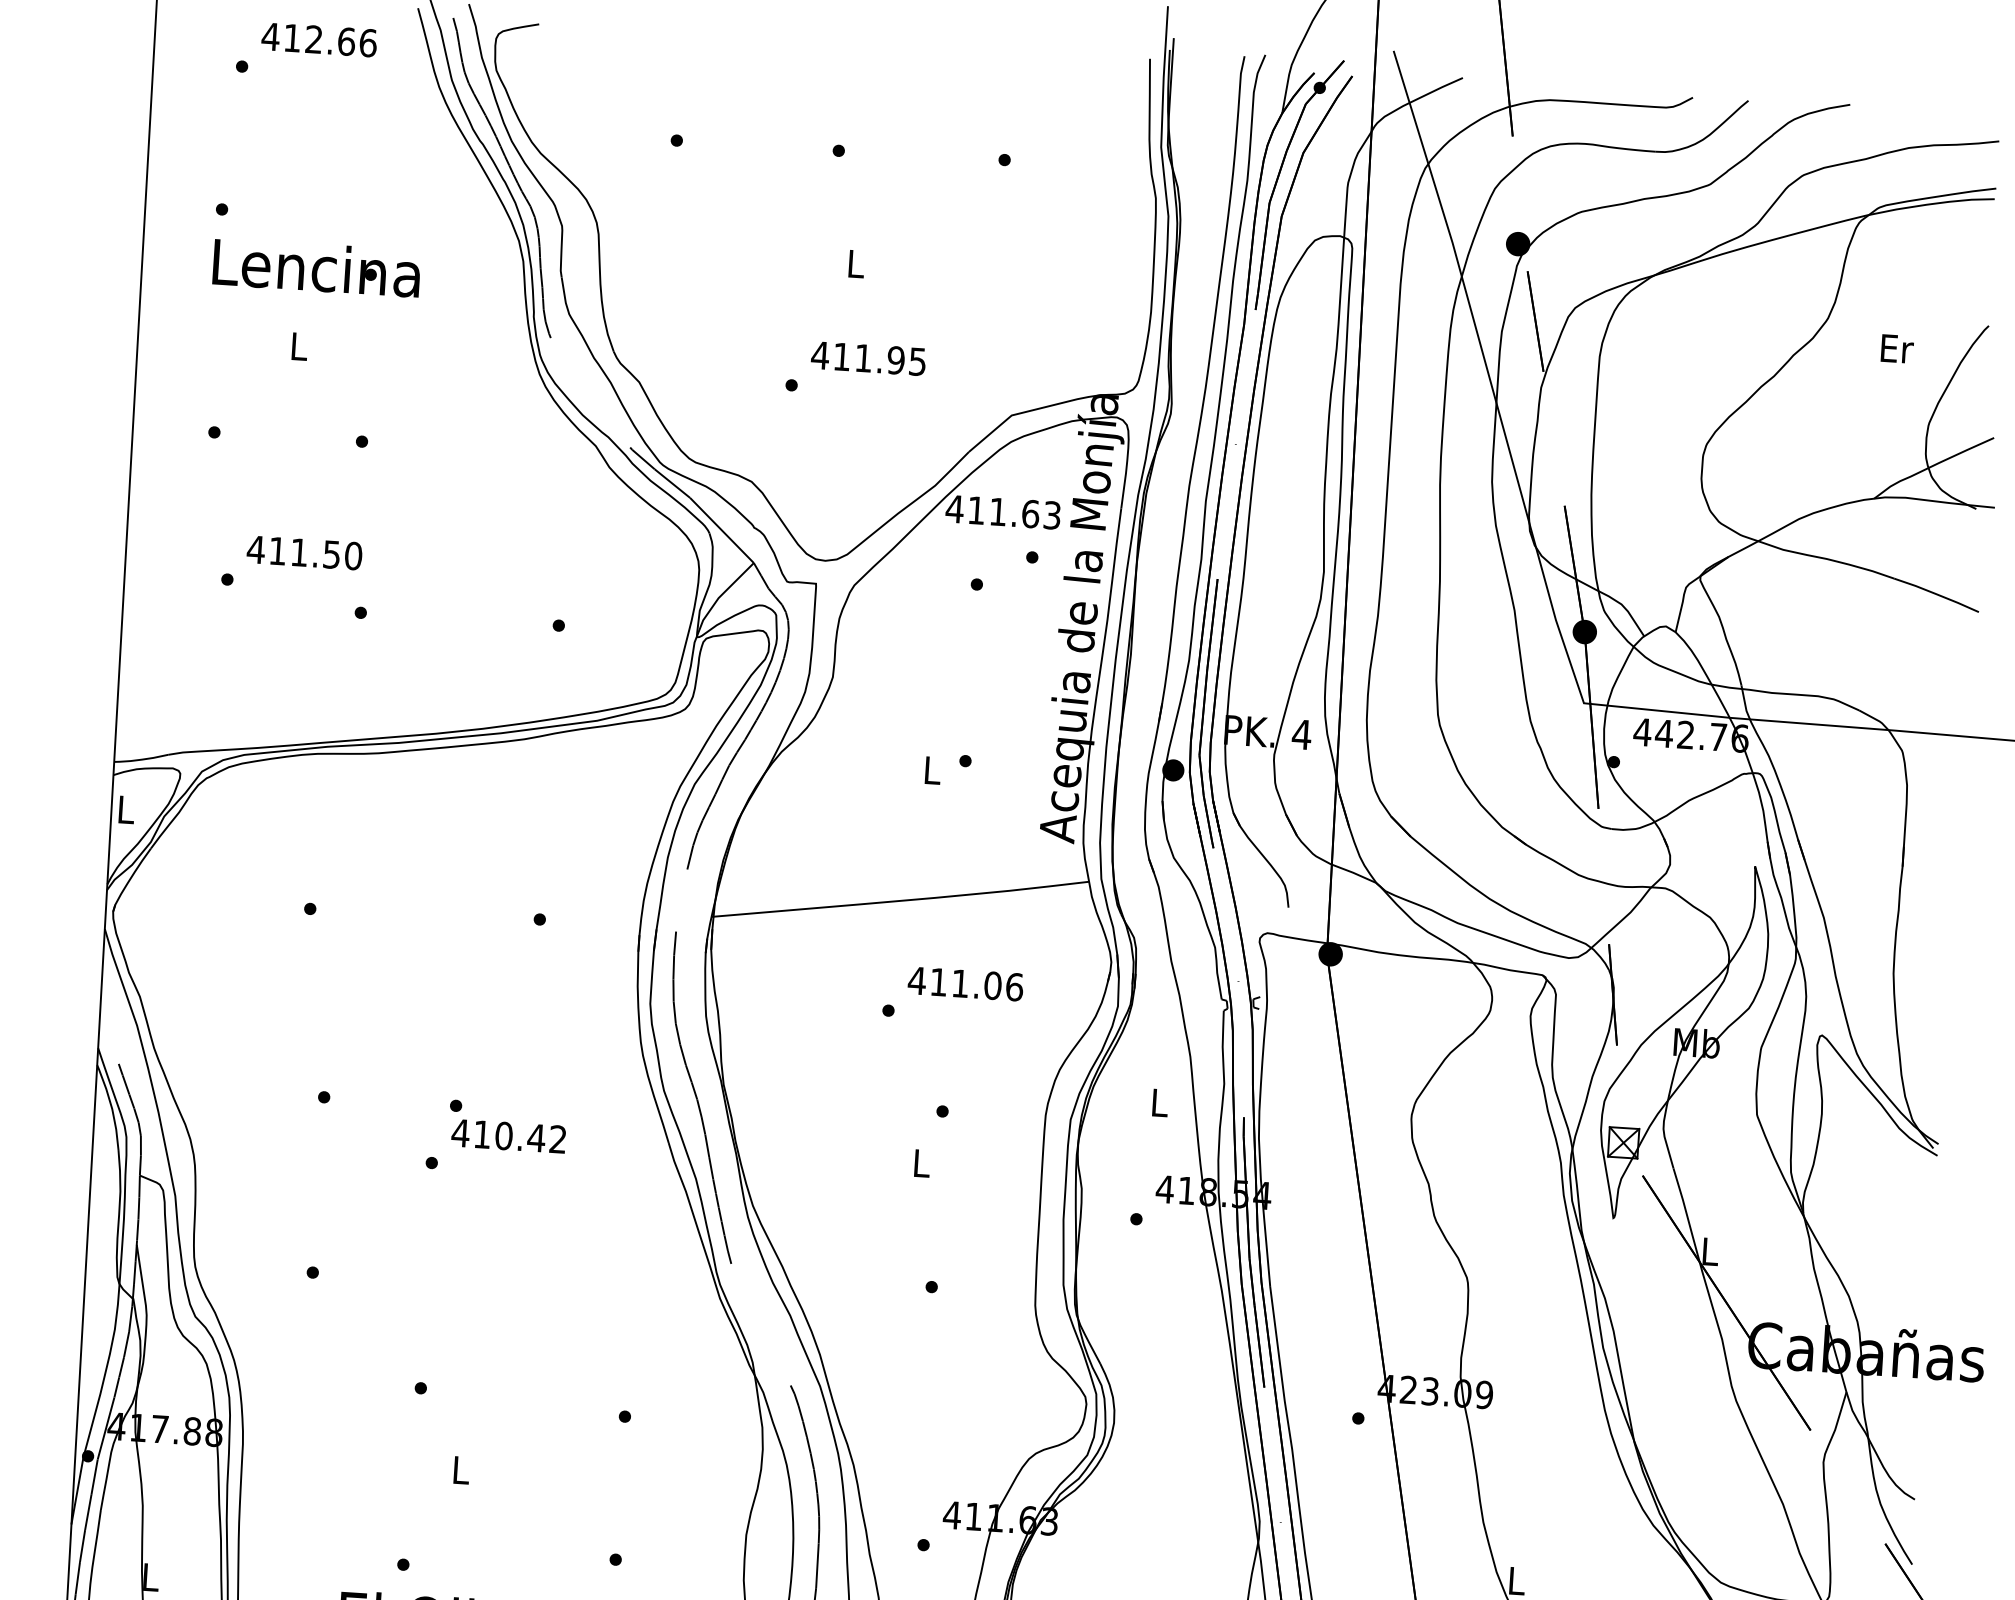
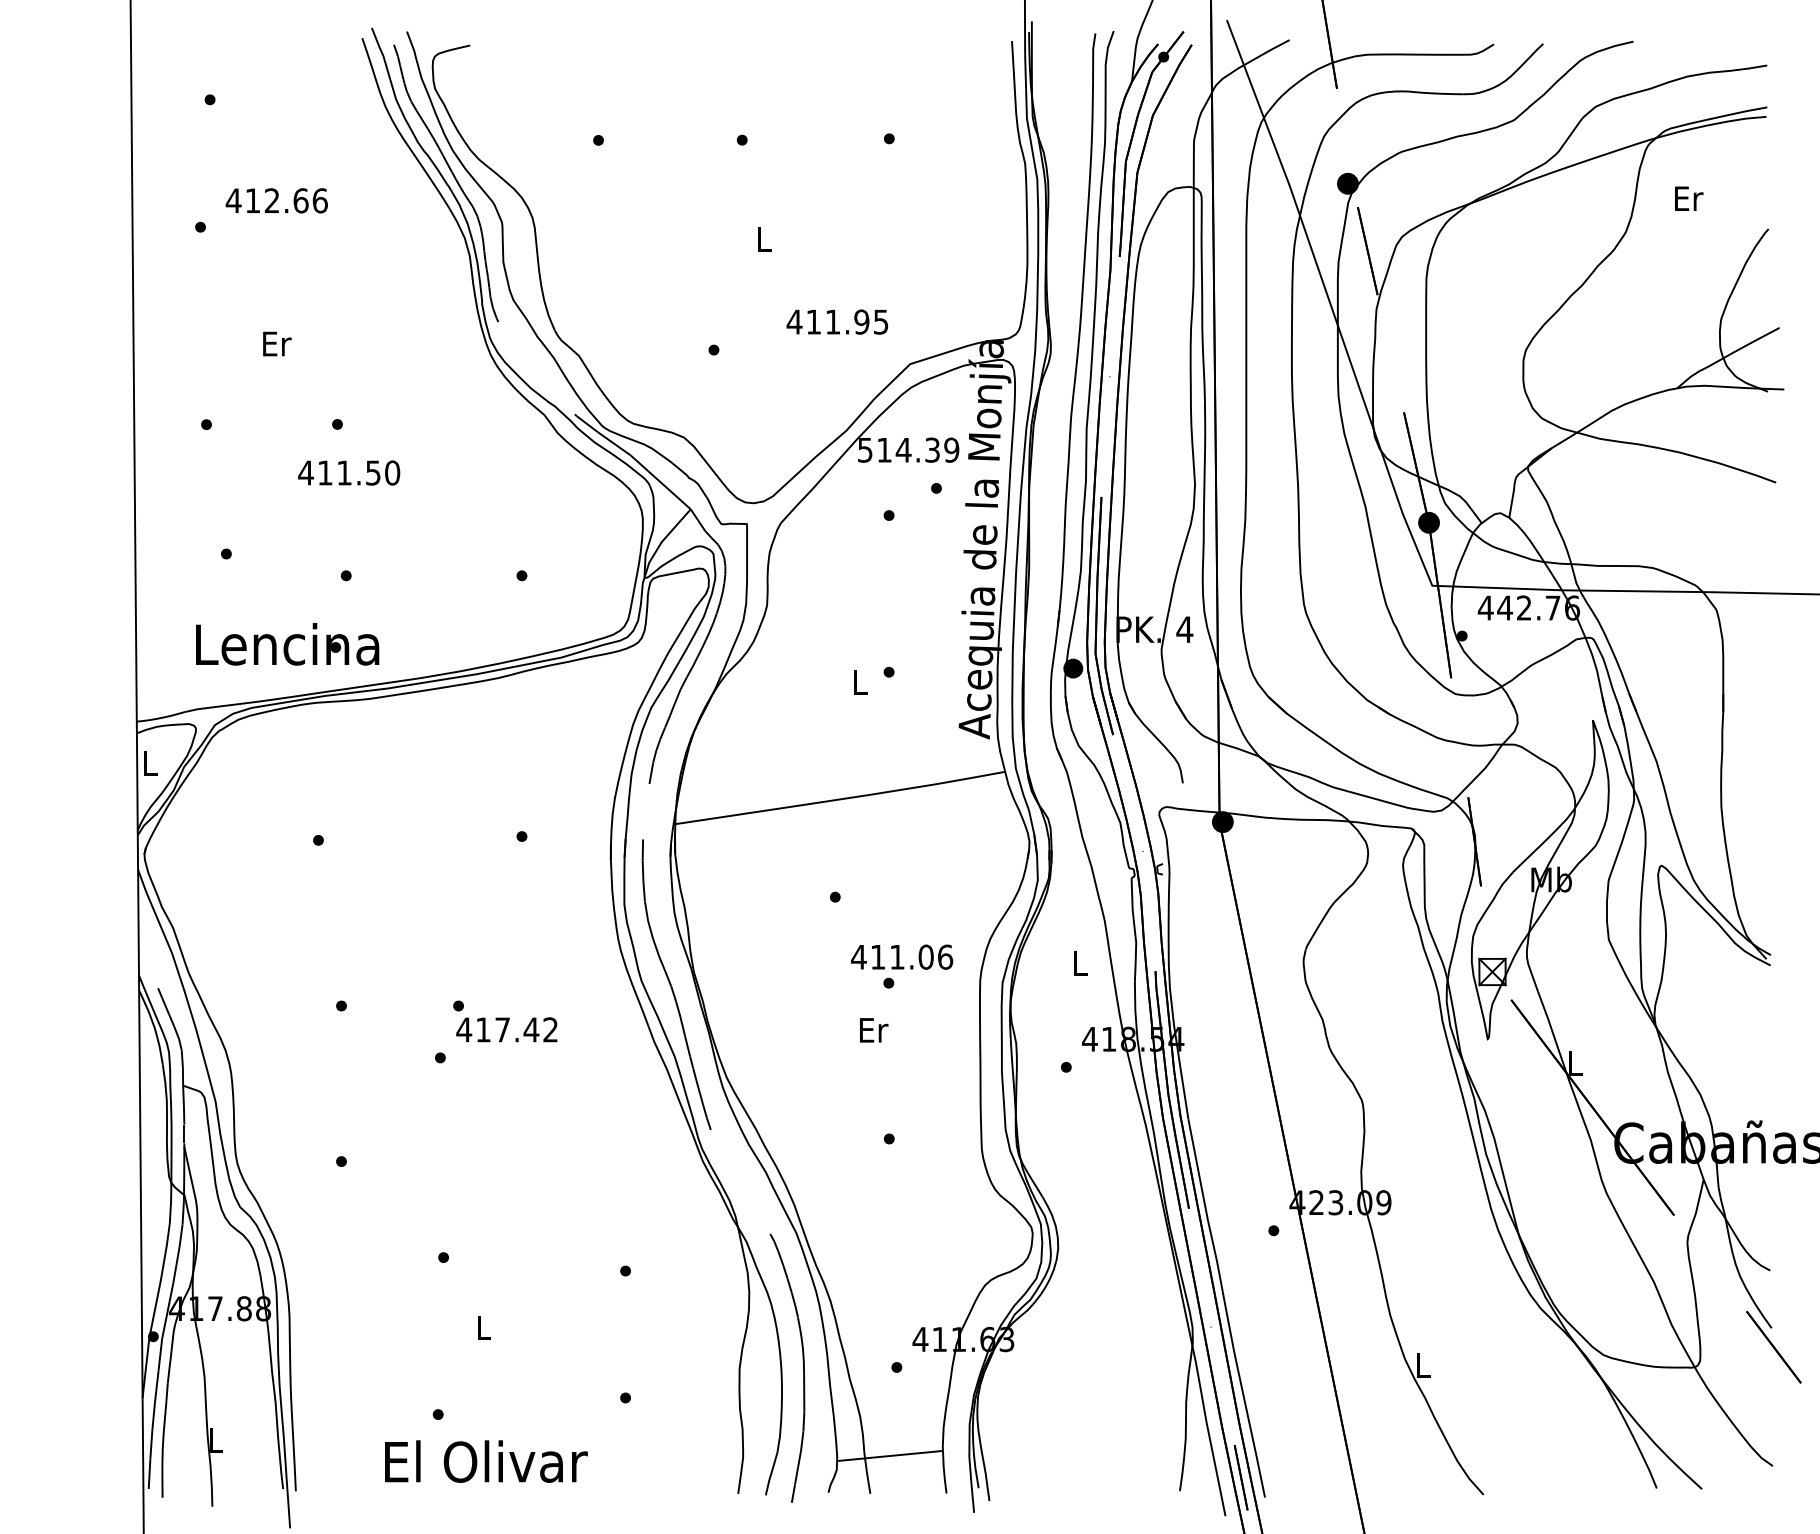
text: (318, 39) -> (276, 200), moved
text: (316, 267) -> (287, 644), moved
text: (300, 346) -> (277, 343), L -> Er
text: (1897, 348) -> (1689, 198), moved
text: (868, 357) -> (837, 321), moved
text: (1003, 511) -> (908, 449), 411.63 -> 514.39
text: (305, 552) -> (349, 472), moved
text: (966, 983) -> (902, 956), moved
text: (503, 1135) -> (502, 1029), 410.42 -> 417.42
text: (922, 1163) -> (874, 1030), L -> Er

